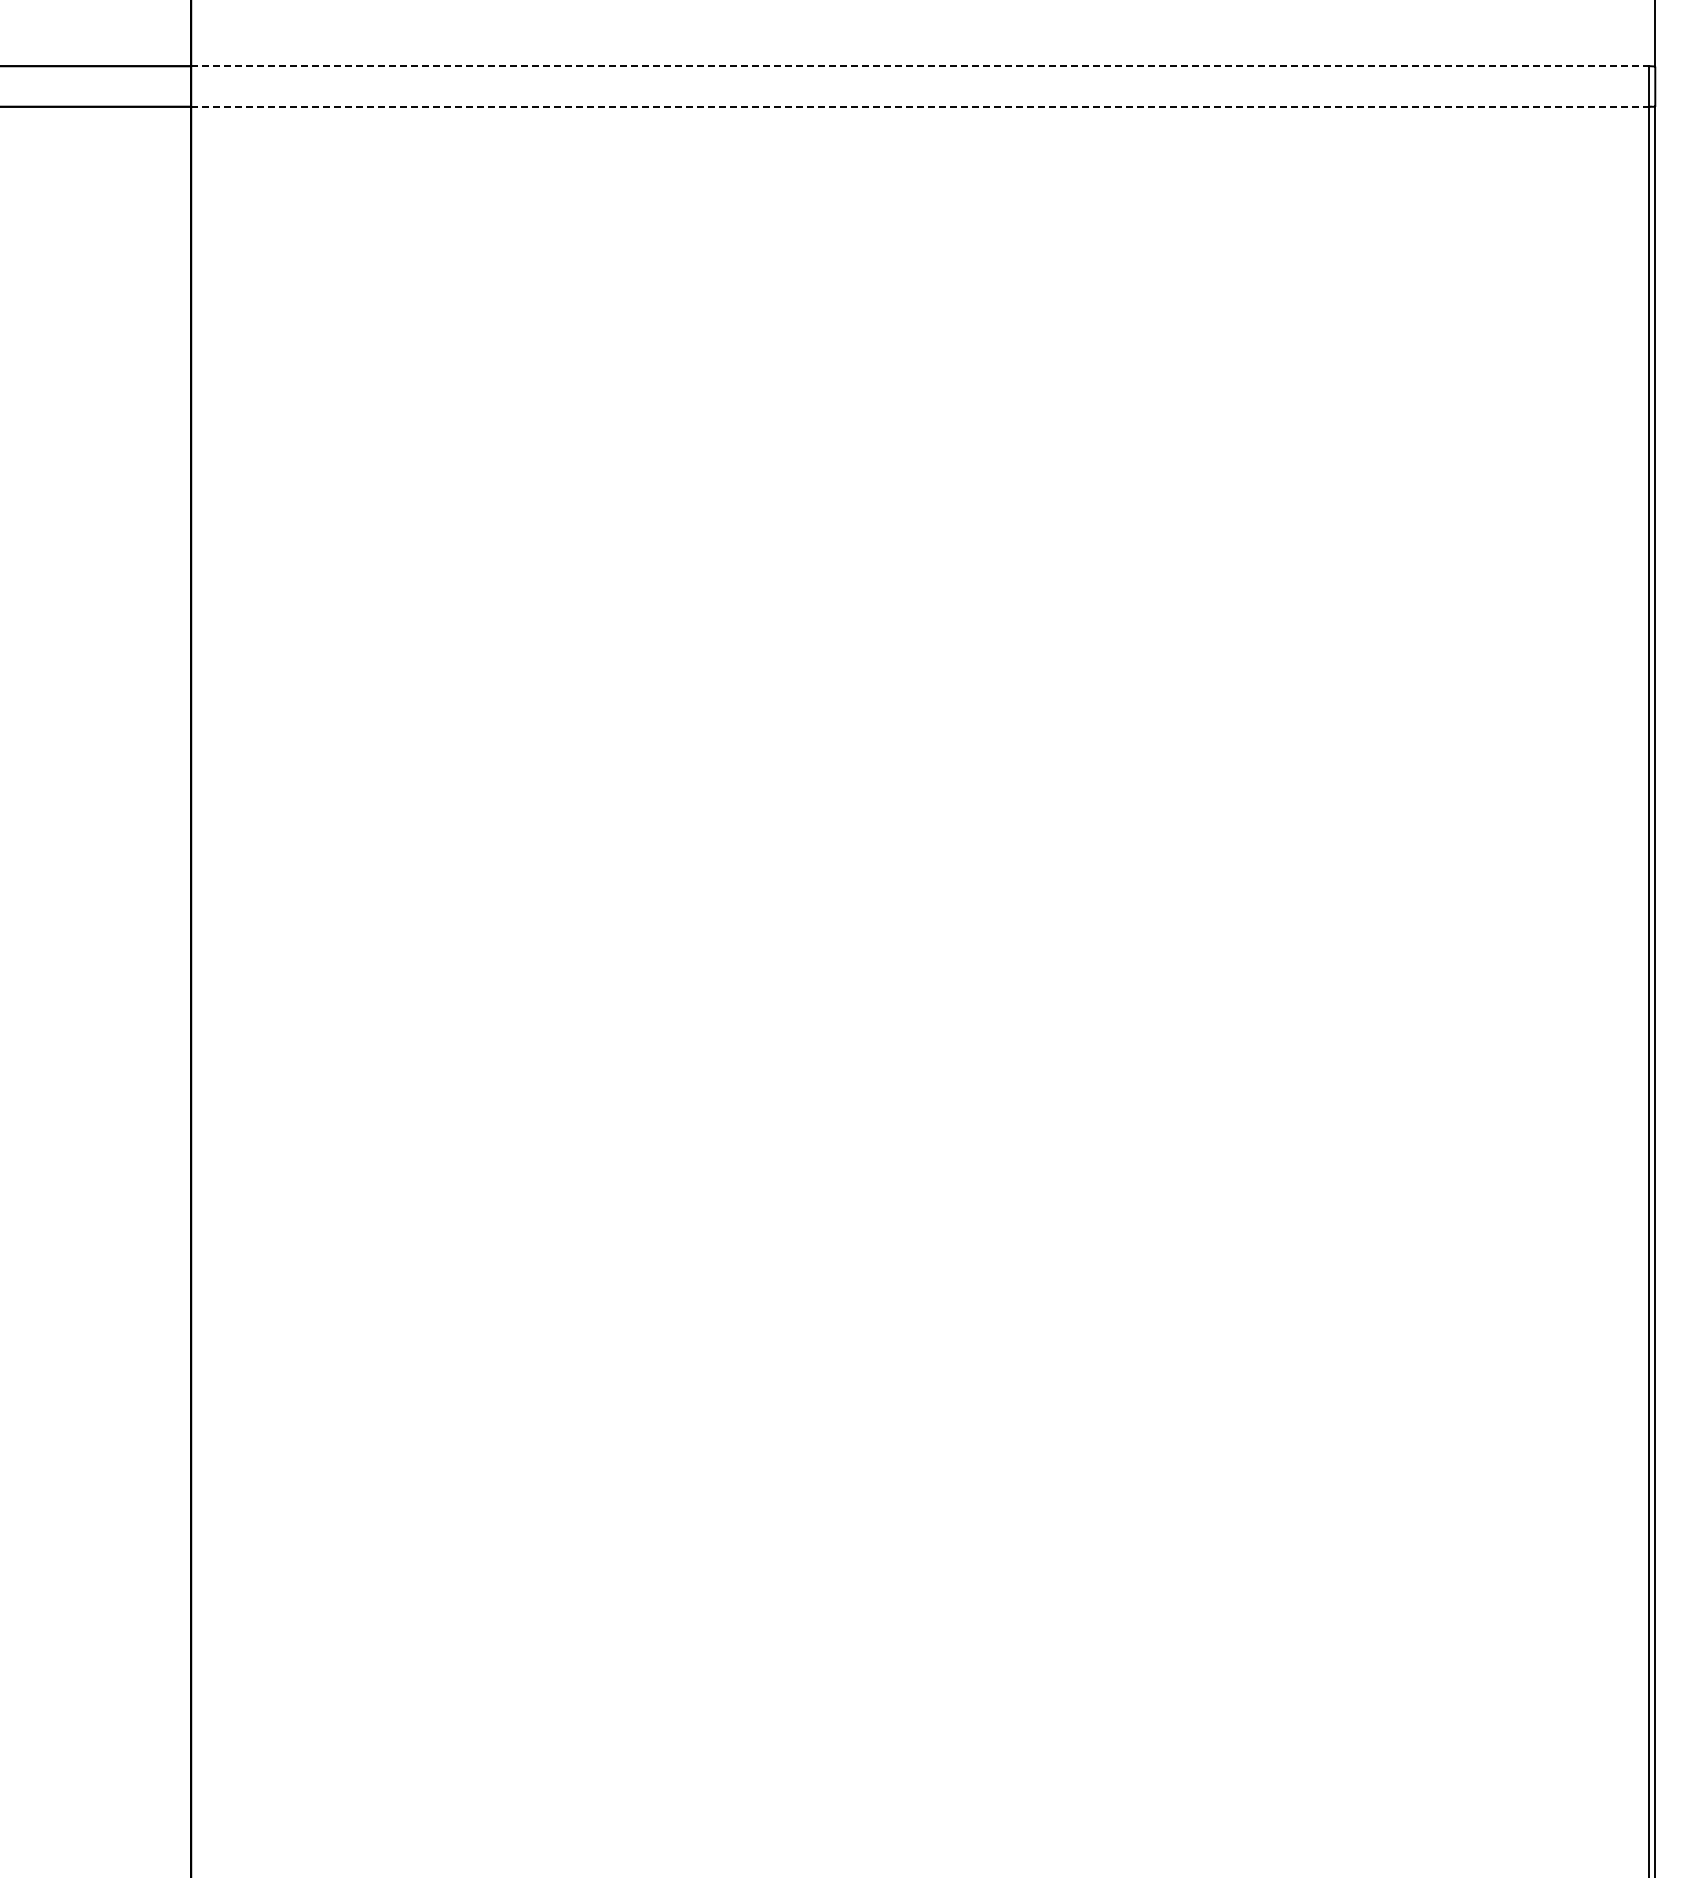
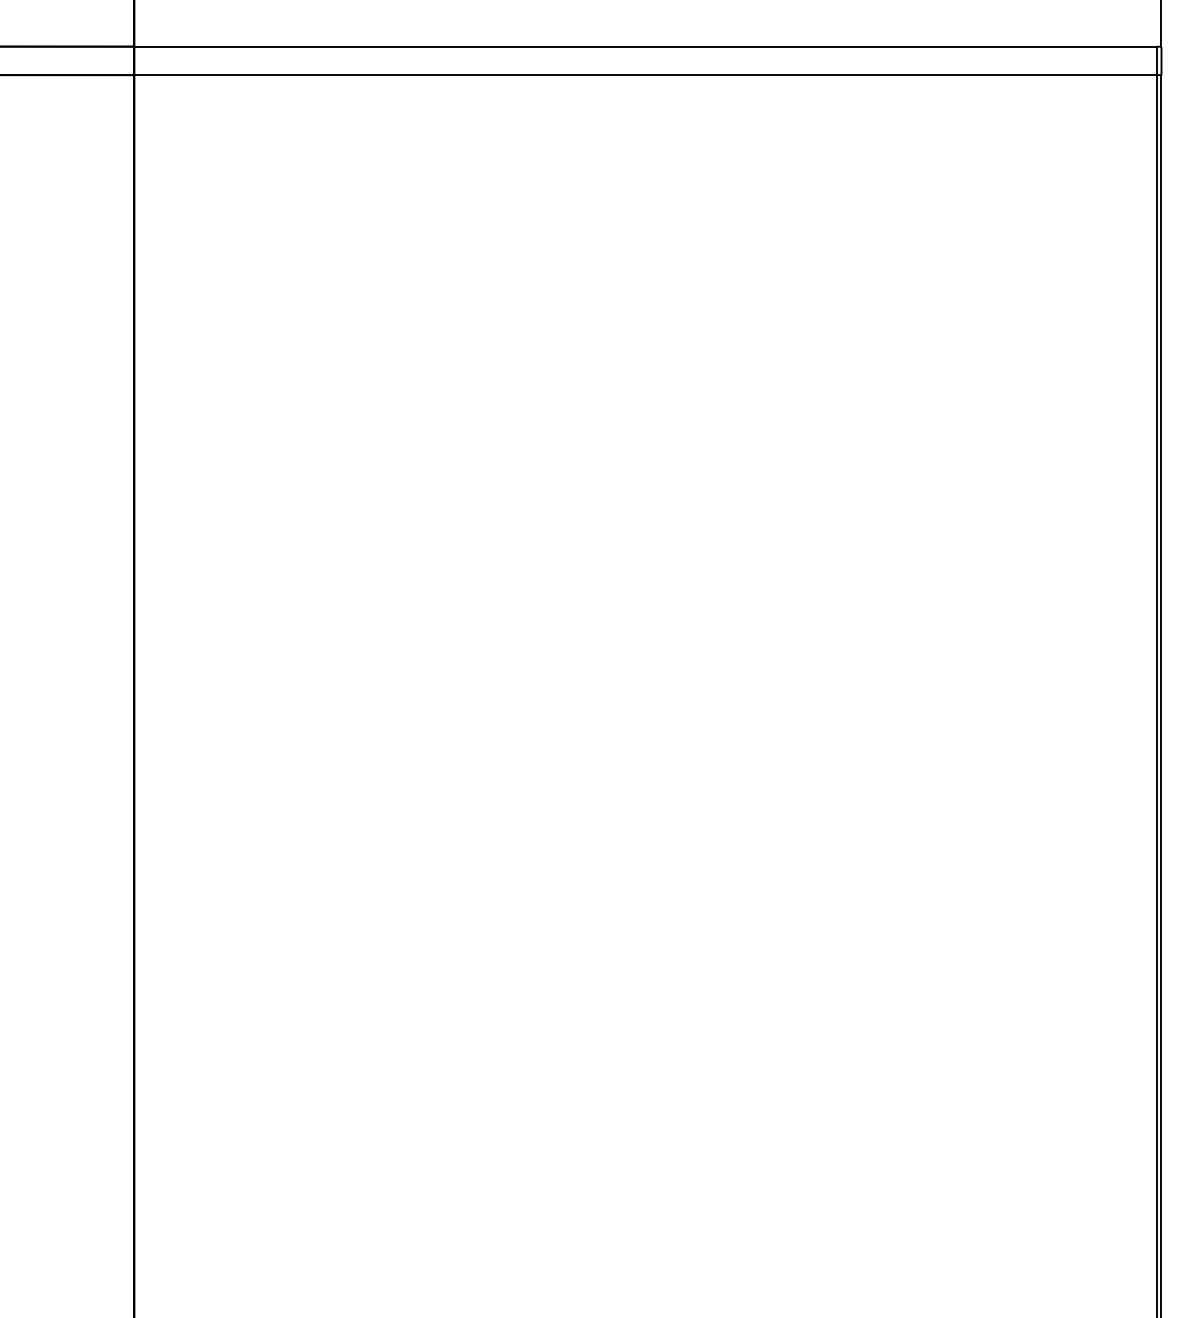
line: (920, 66) -> (645, 46), dashed -> solid
line: (920, 106) -> (645, 74), dashed -> solid

